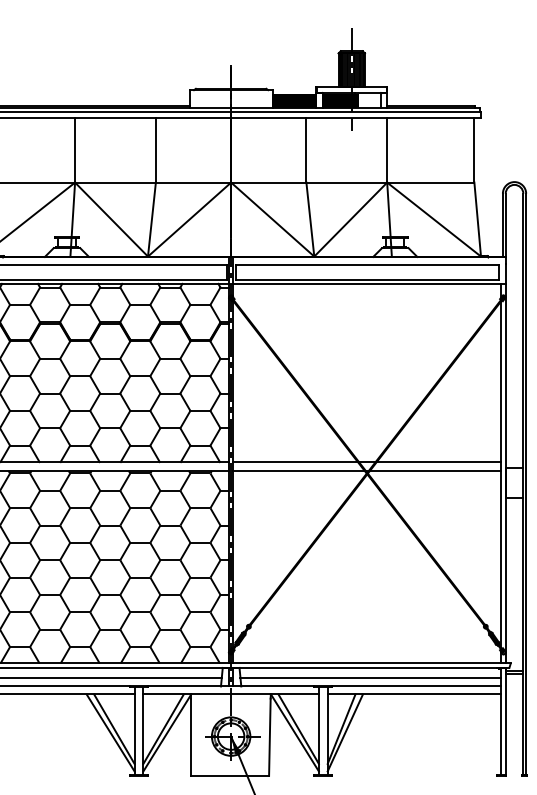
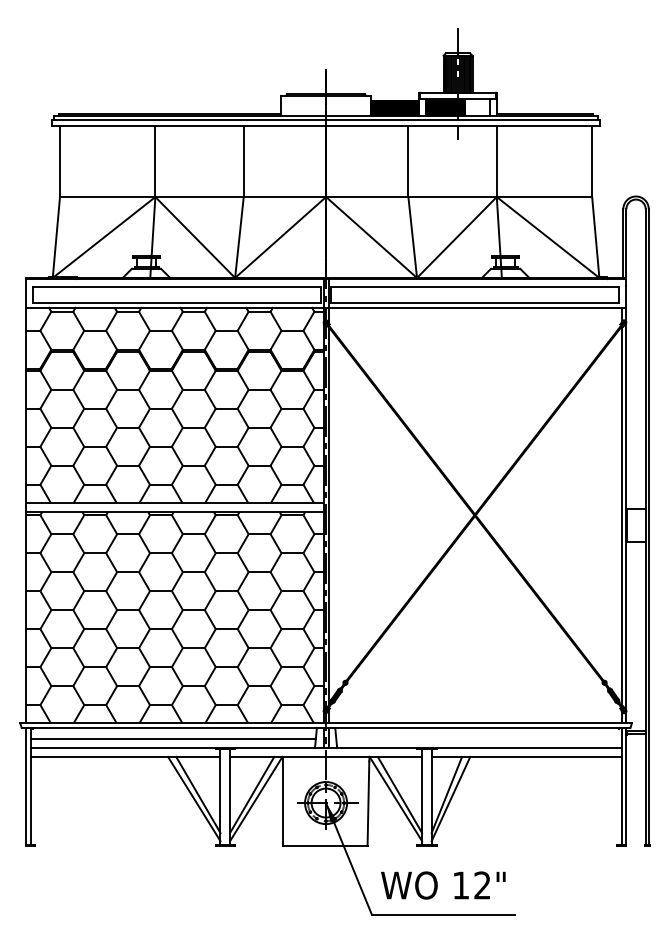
line: (366, 461) -> (474, 502), removed
line: (366, 470) -> (474, 512), removed
line: (370, 677) -> (478, 738), removed

